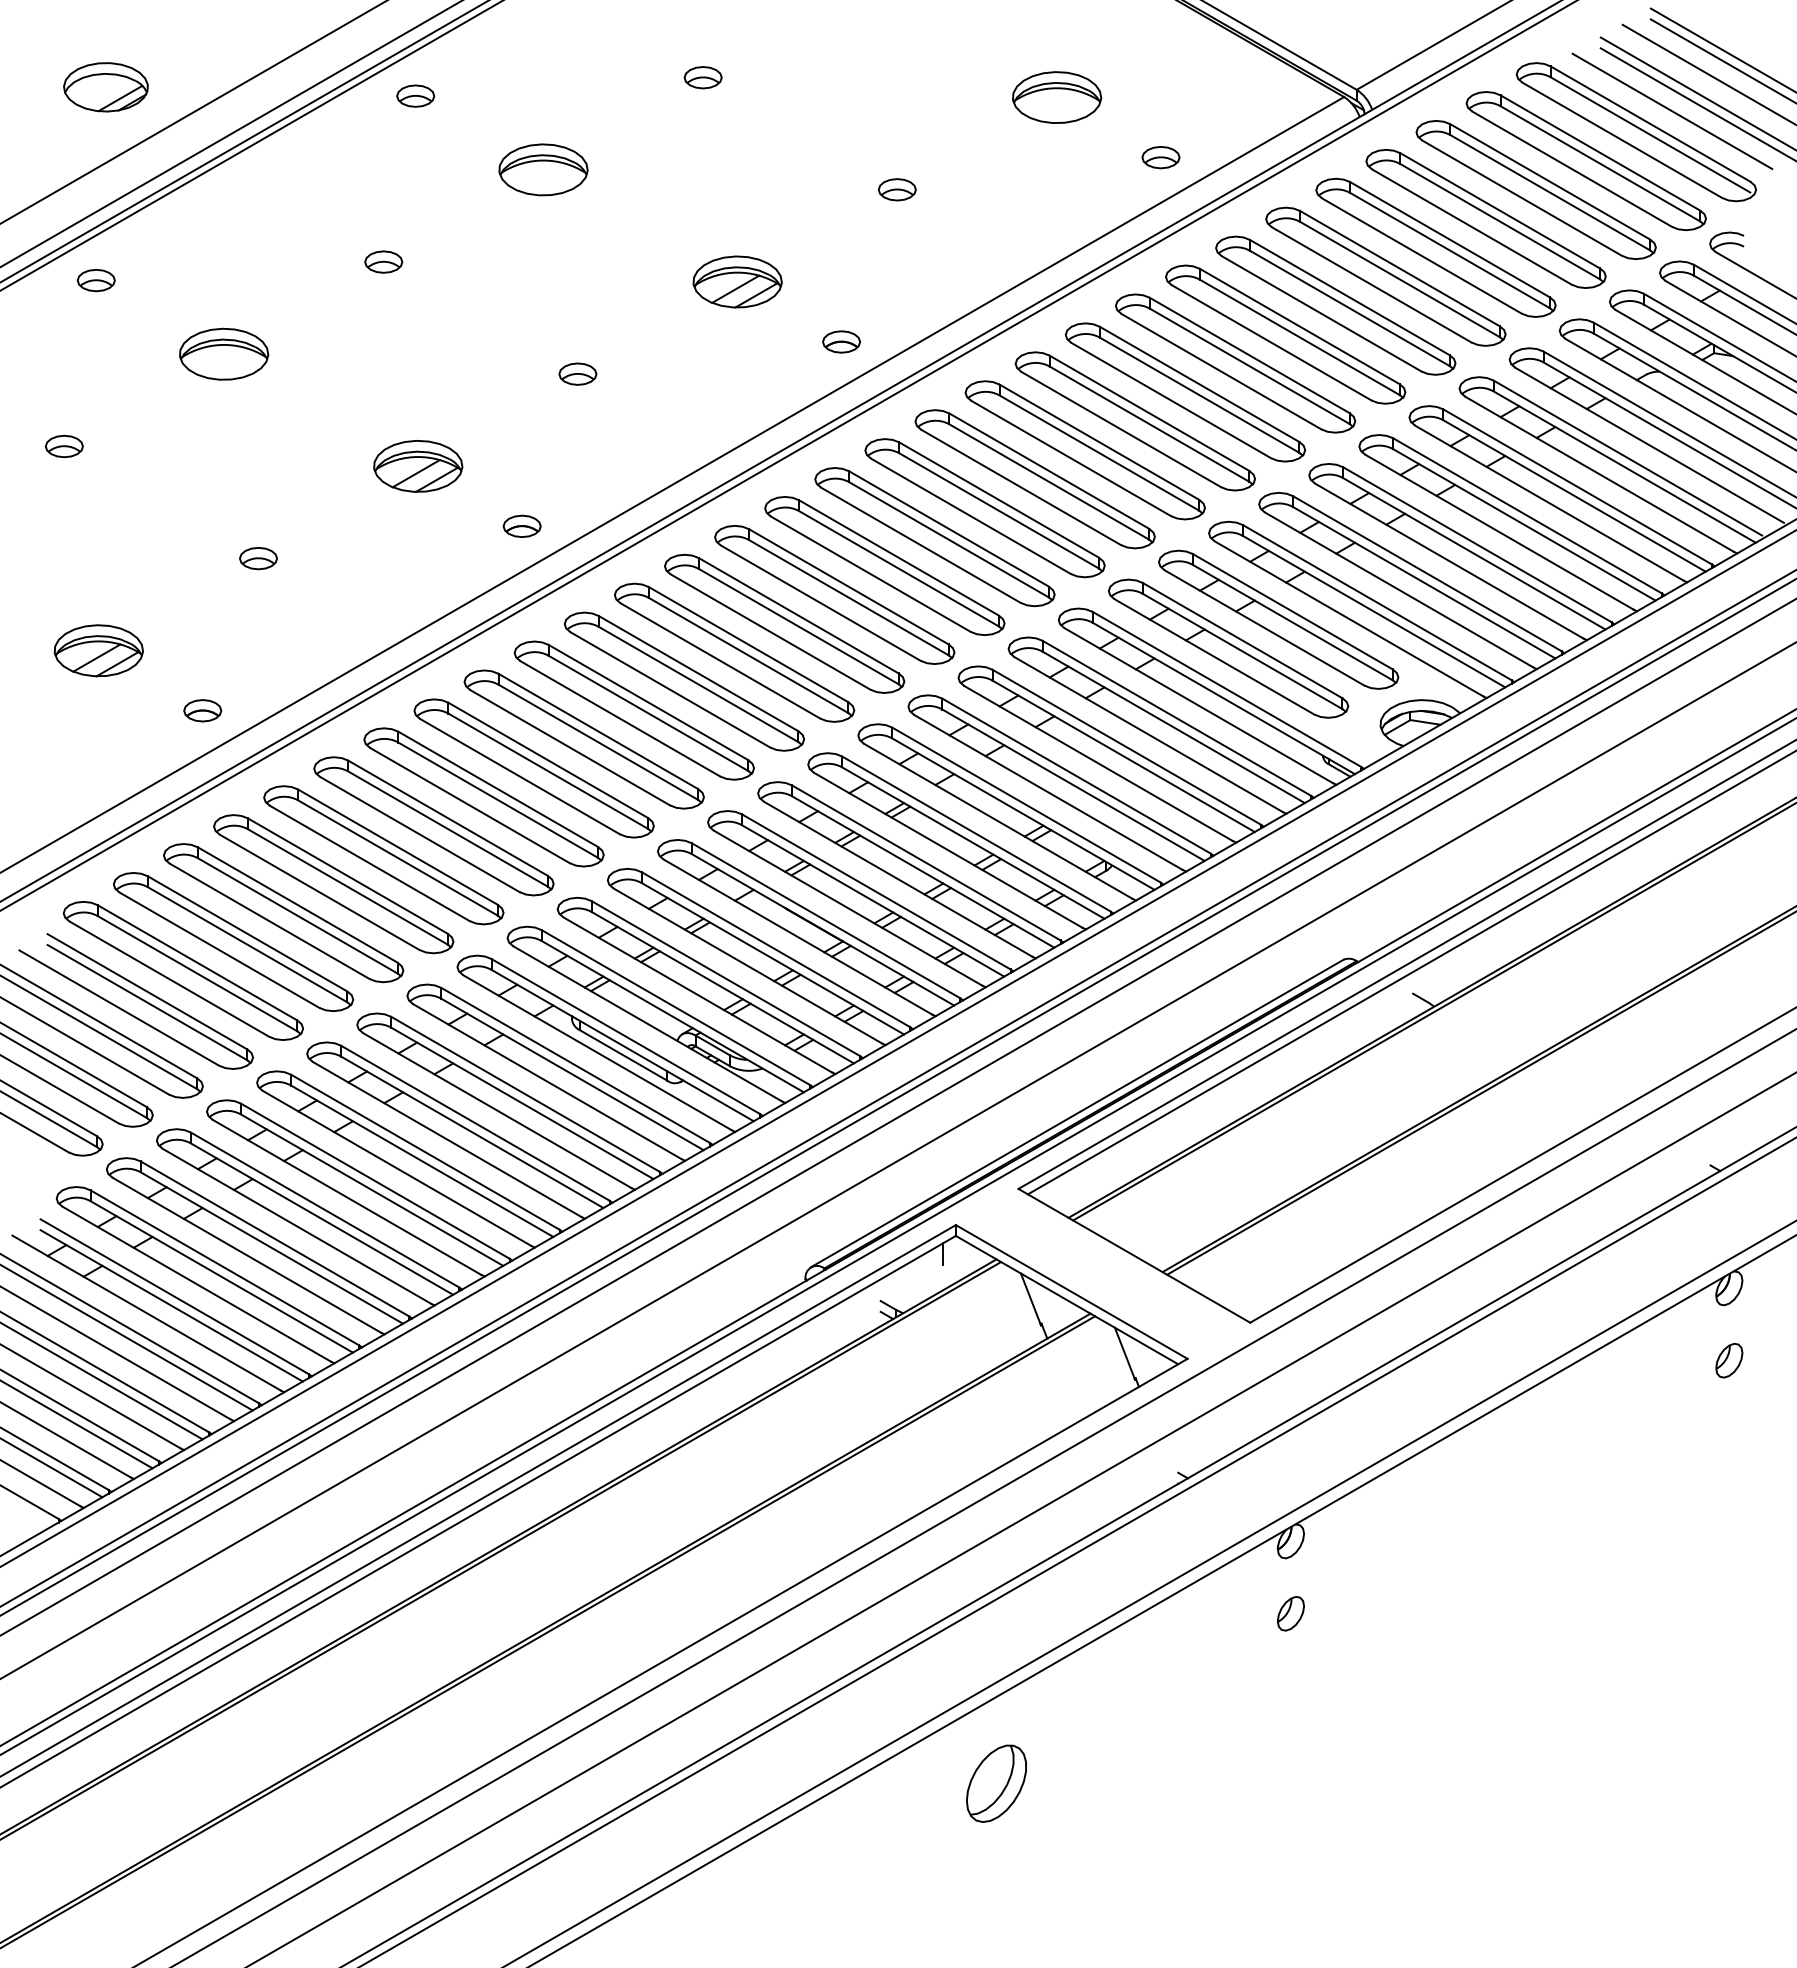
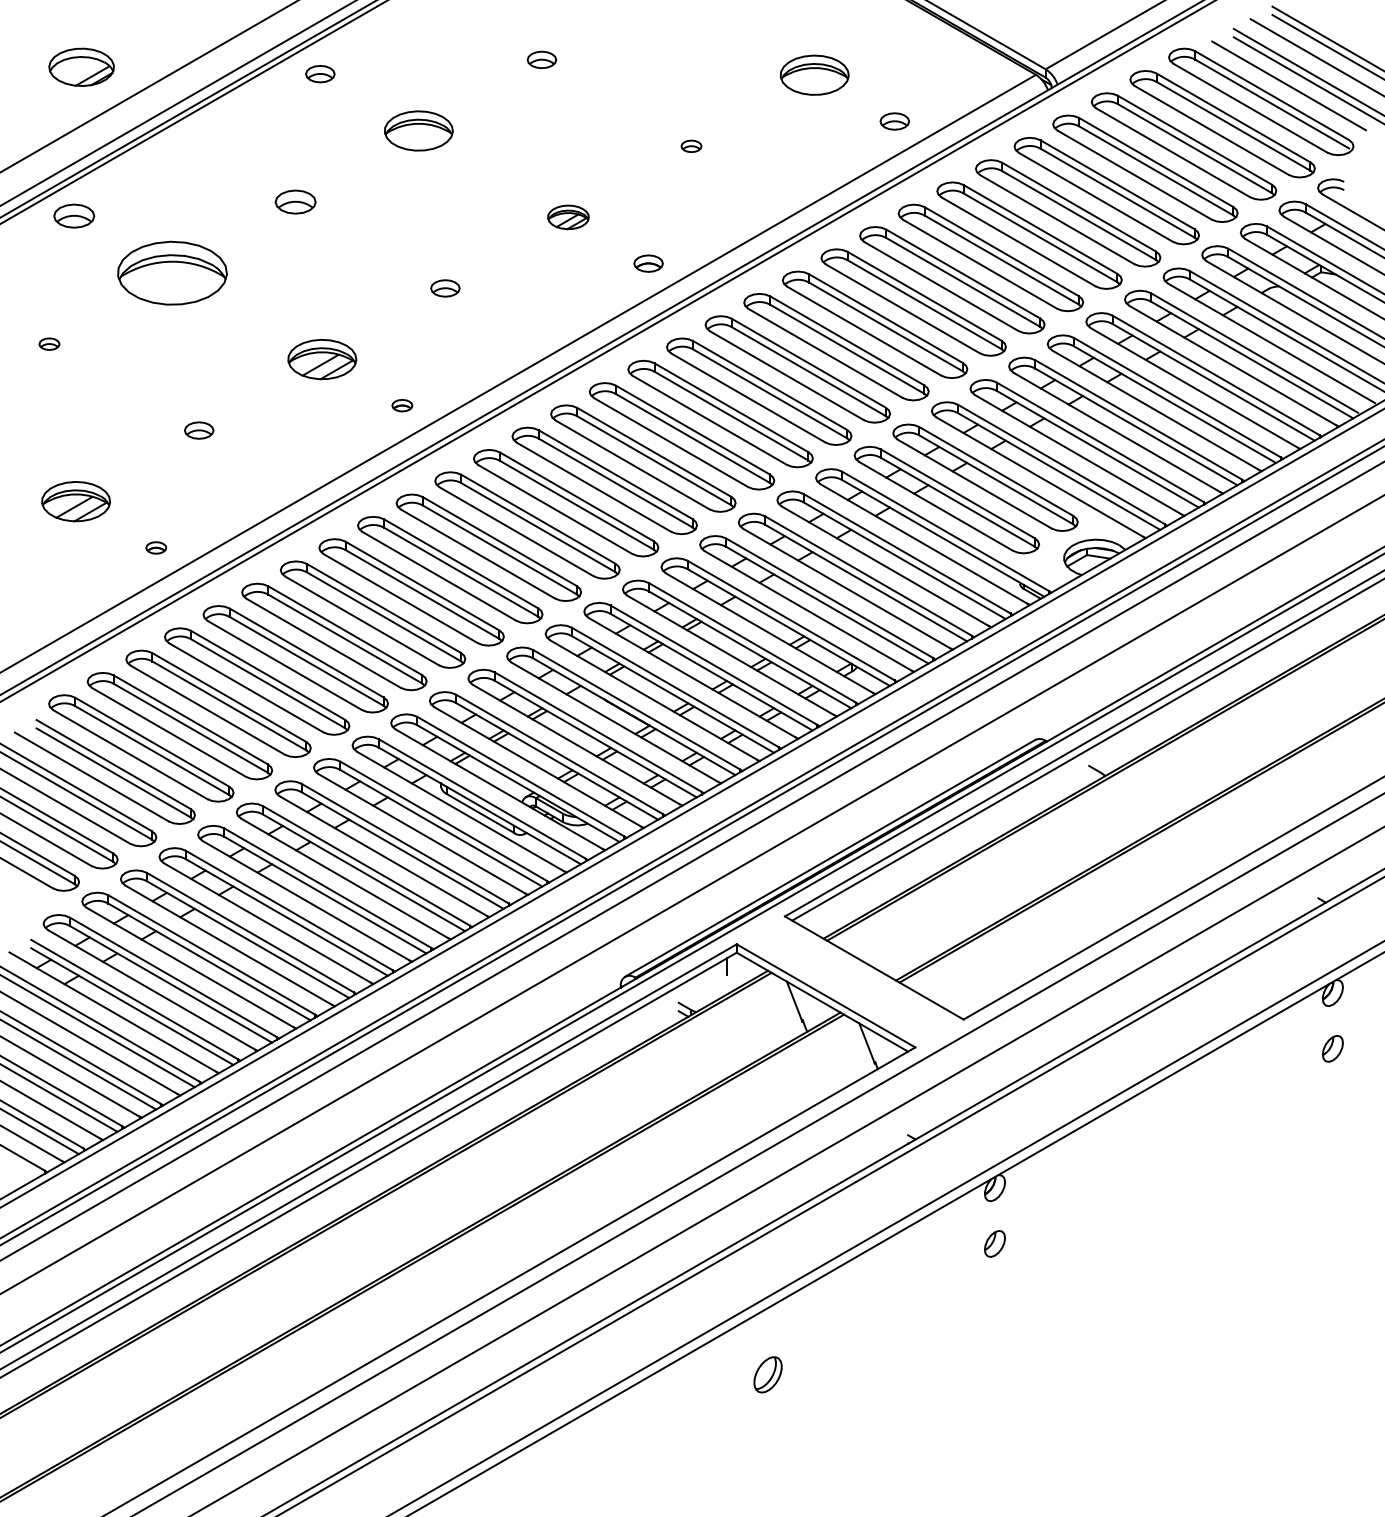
part: (896, 189) -> (690, 146), size x0.7
part: (383, 261) -> (295, 201), size x1.4
part: (95, 280) -> (73, 216), size x1.4
part: (737, 281) -> (568, 217), size x0.6
part: (224, 353) -> (172, 272), size x1.6
part: (63, 446) -> (48, 344), size x0.7
part: (521, 525) -> (401, 405), size x0.7
part: (202, 710) -> (156, 547), size x0.7
part: (996, 1783) -> (768, 1374), size x0.6

